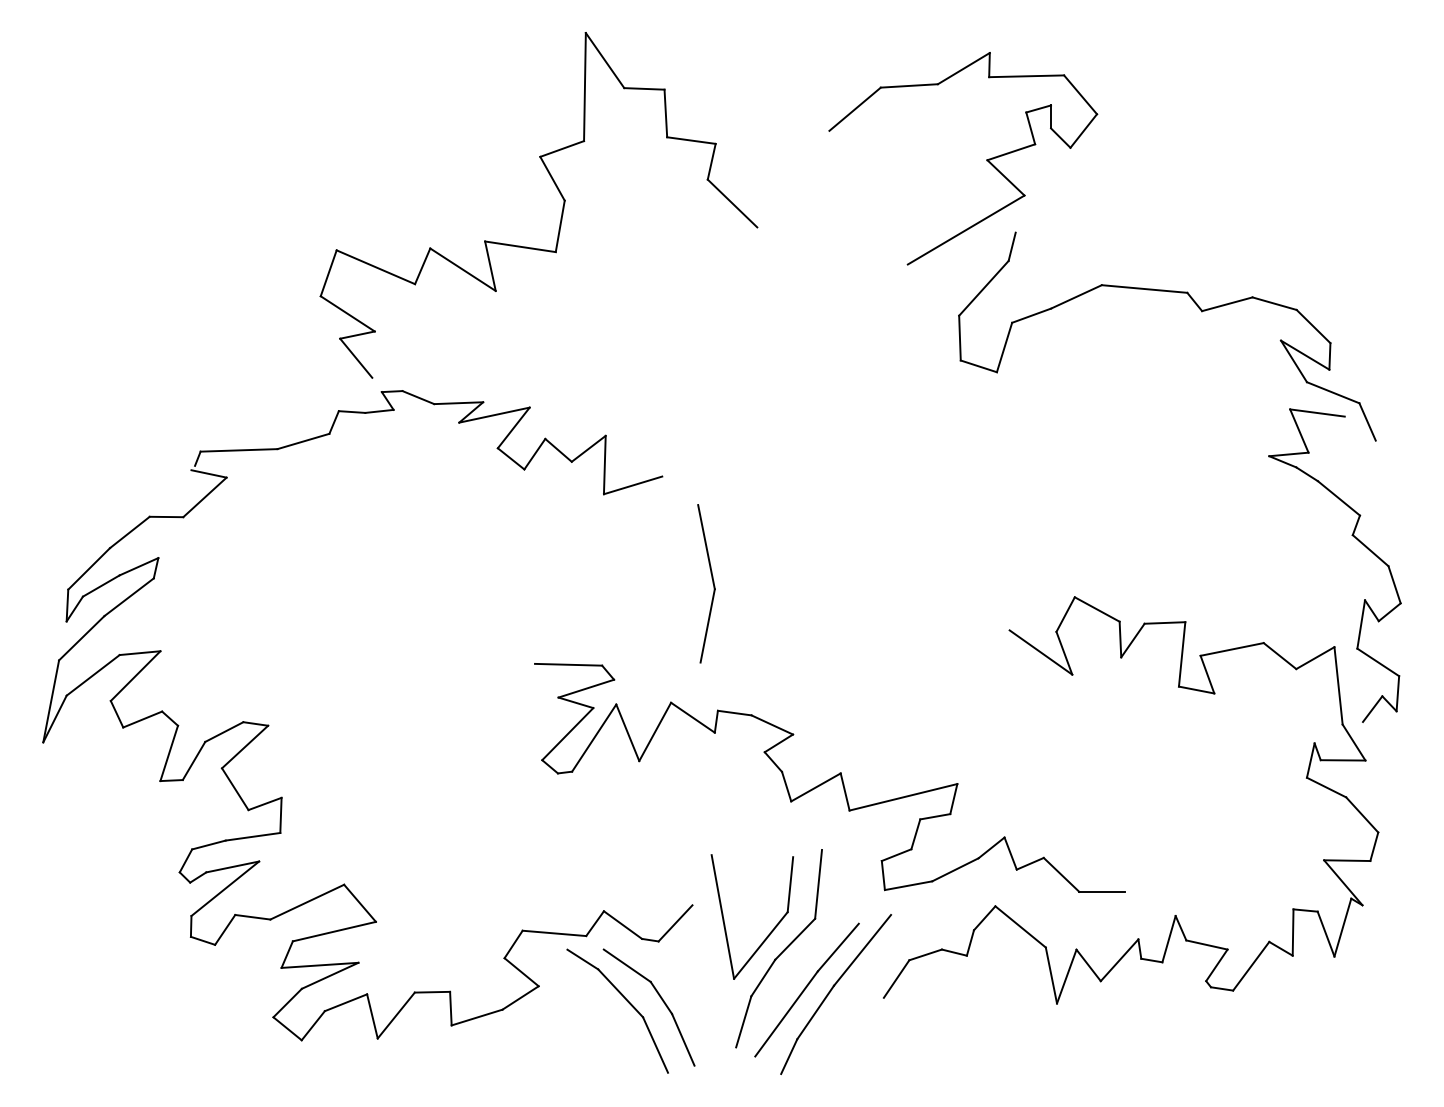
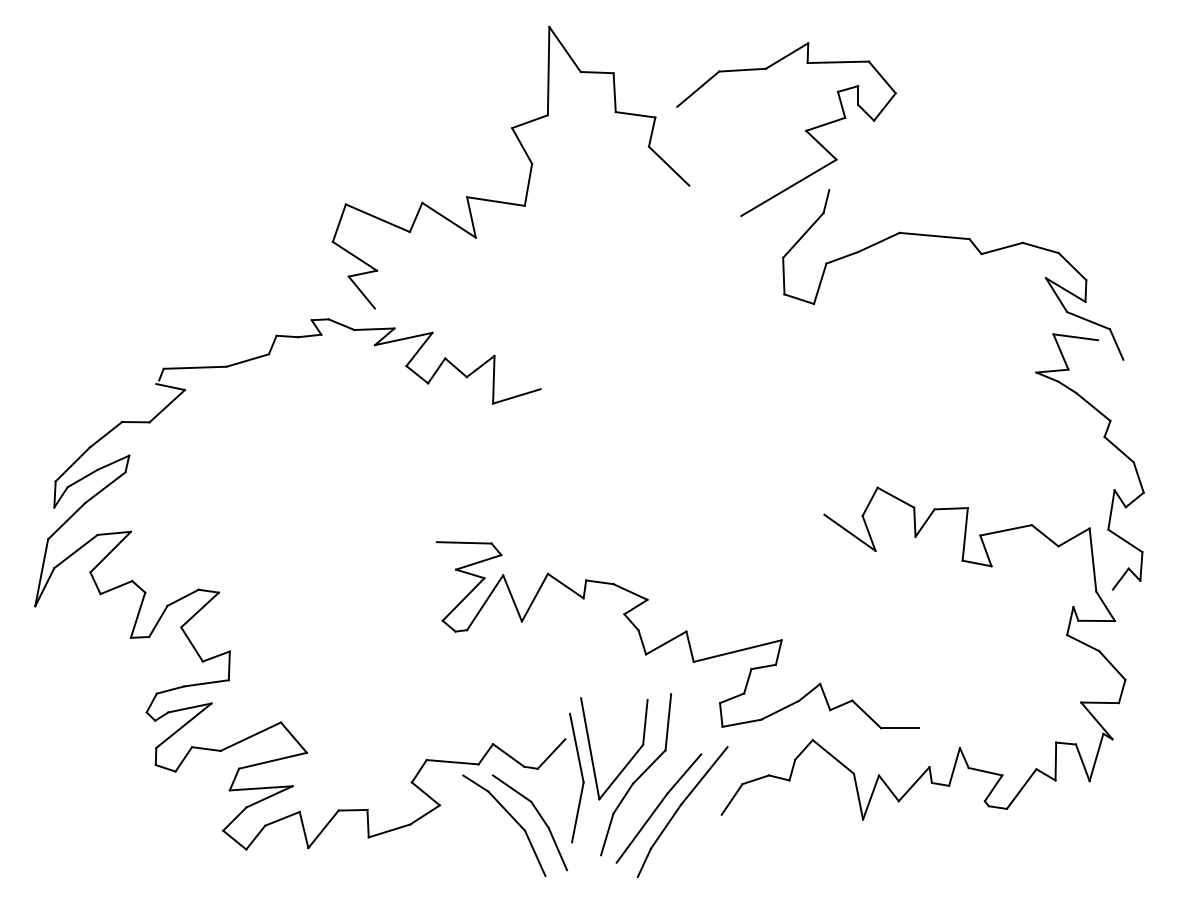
part: (562, 206) -> (530, 168), moved
part: (706, 583) -> (576, 777), moved

